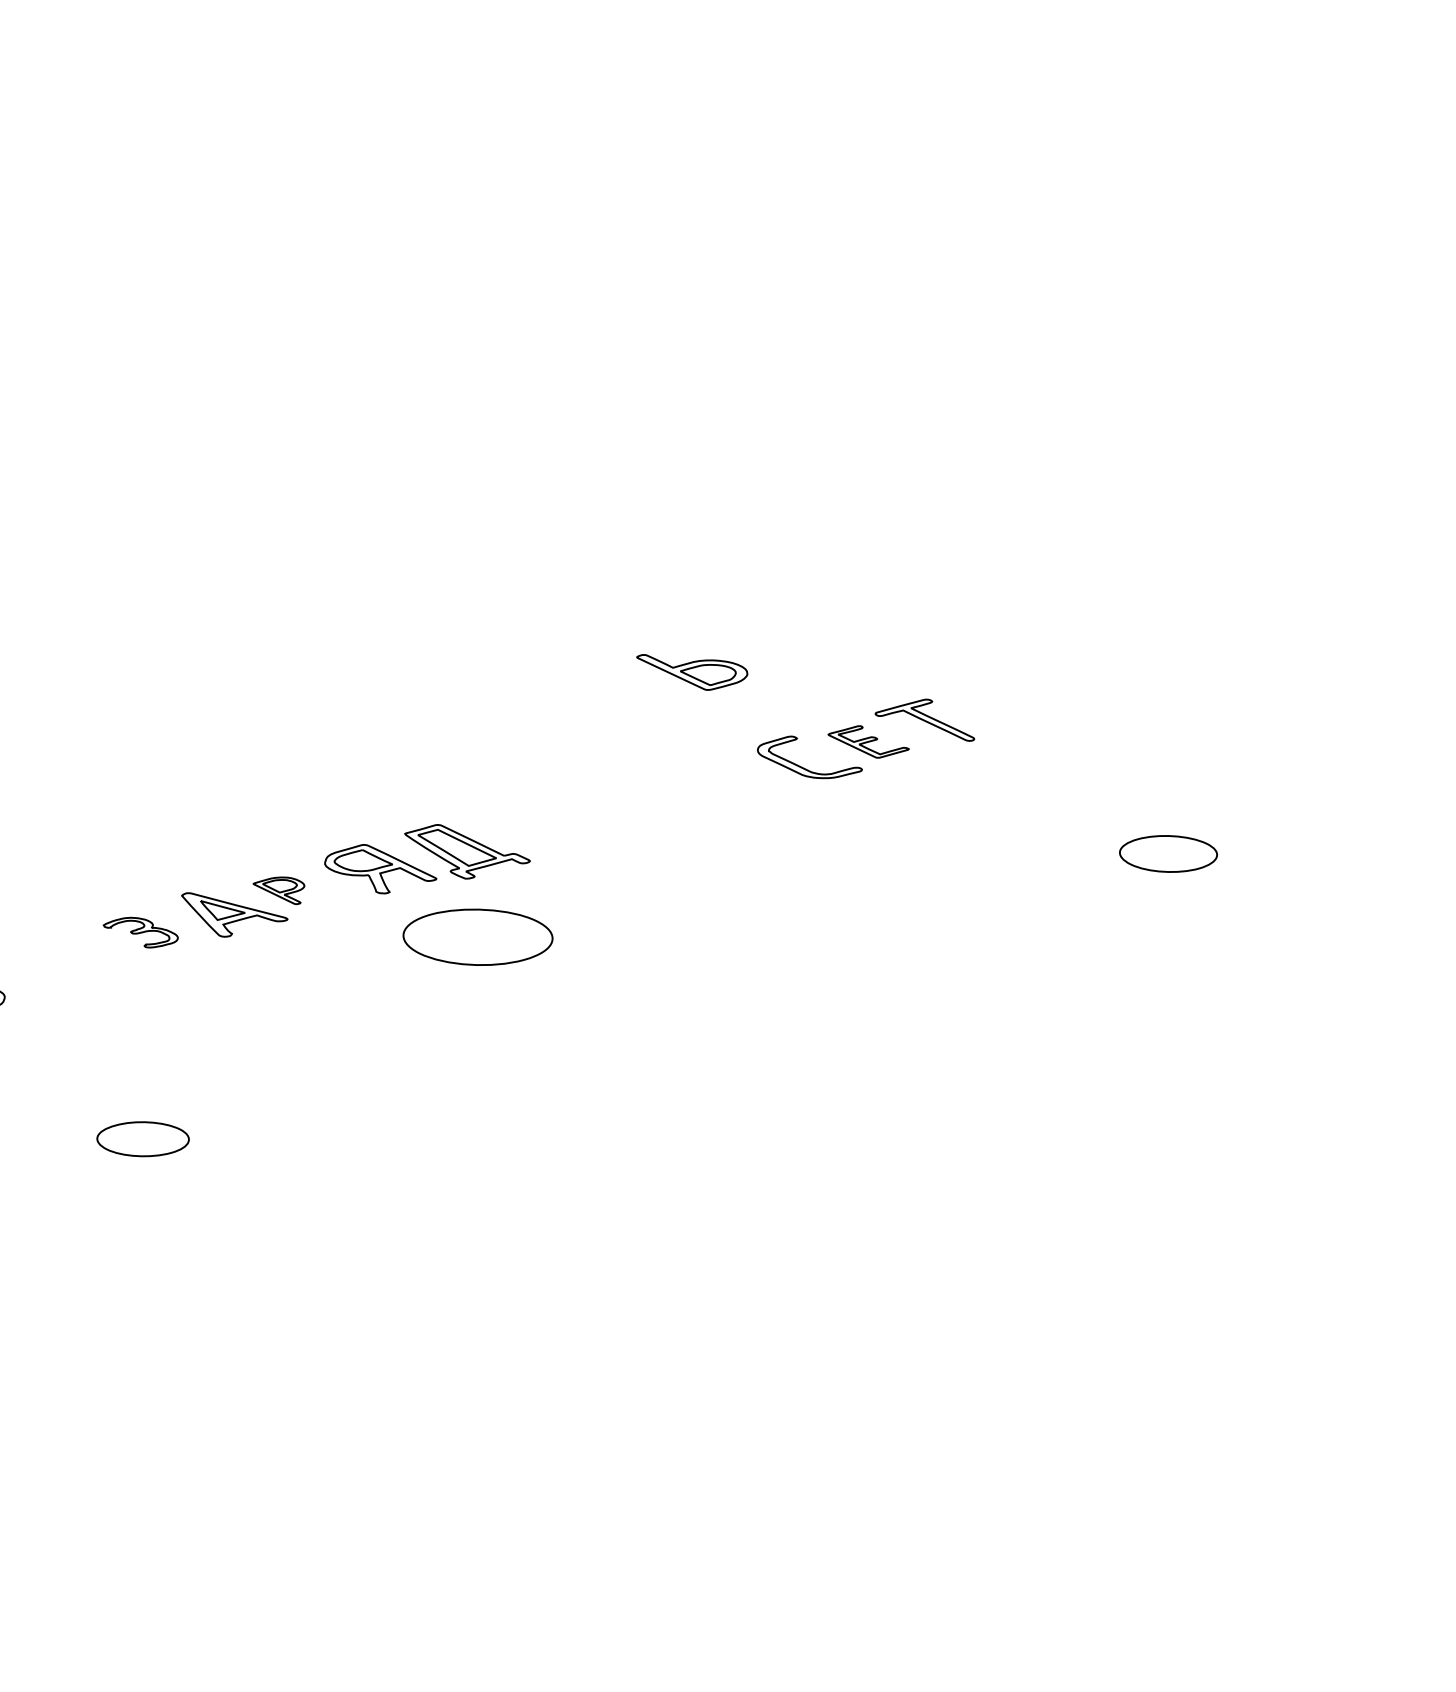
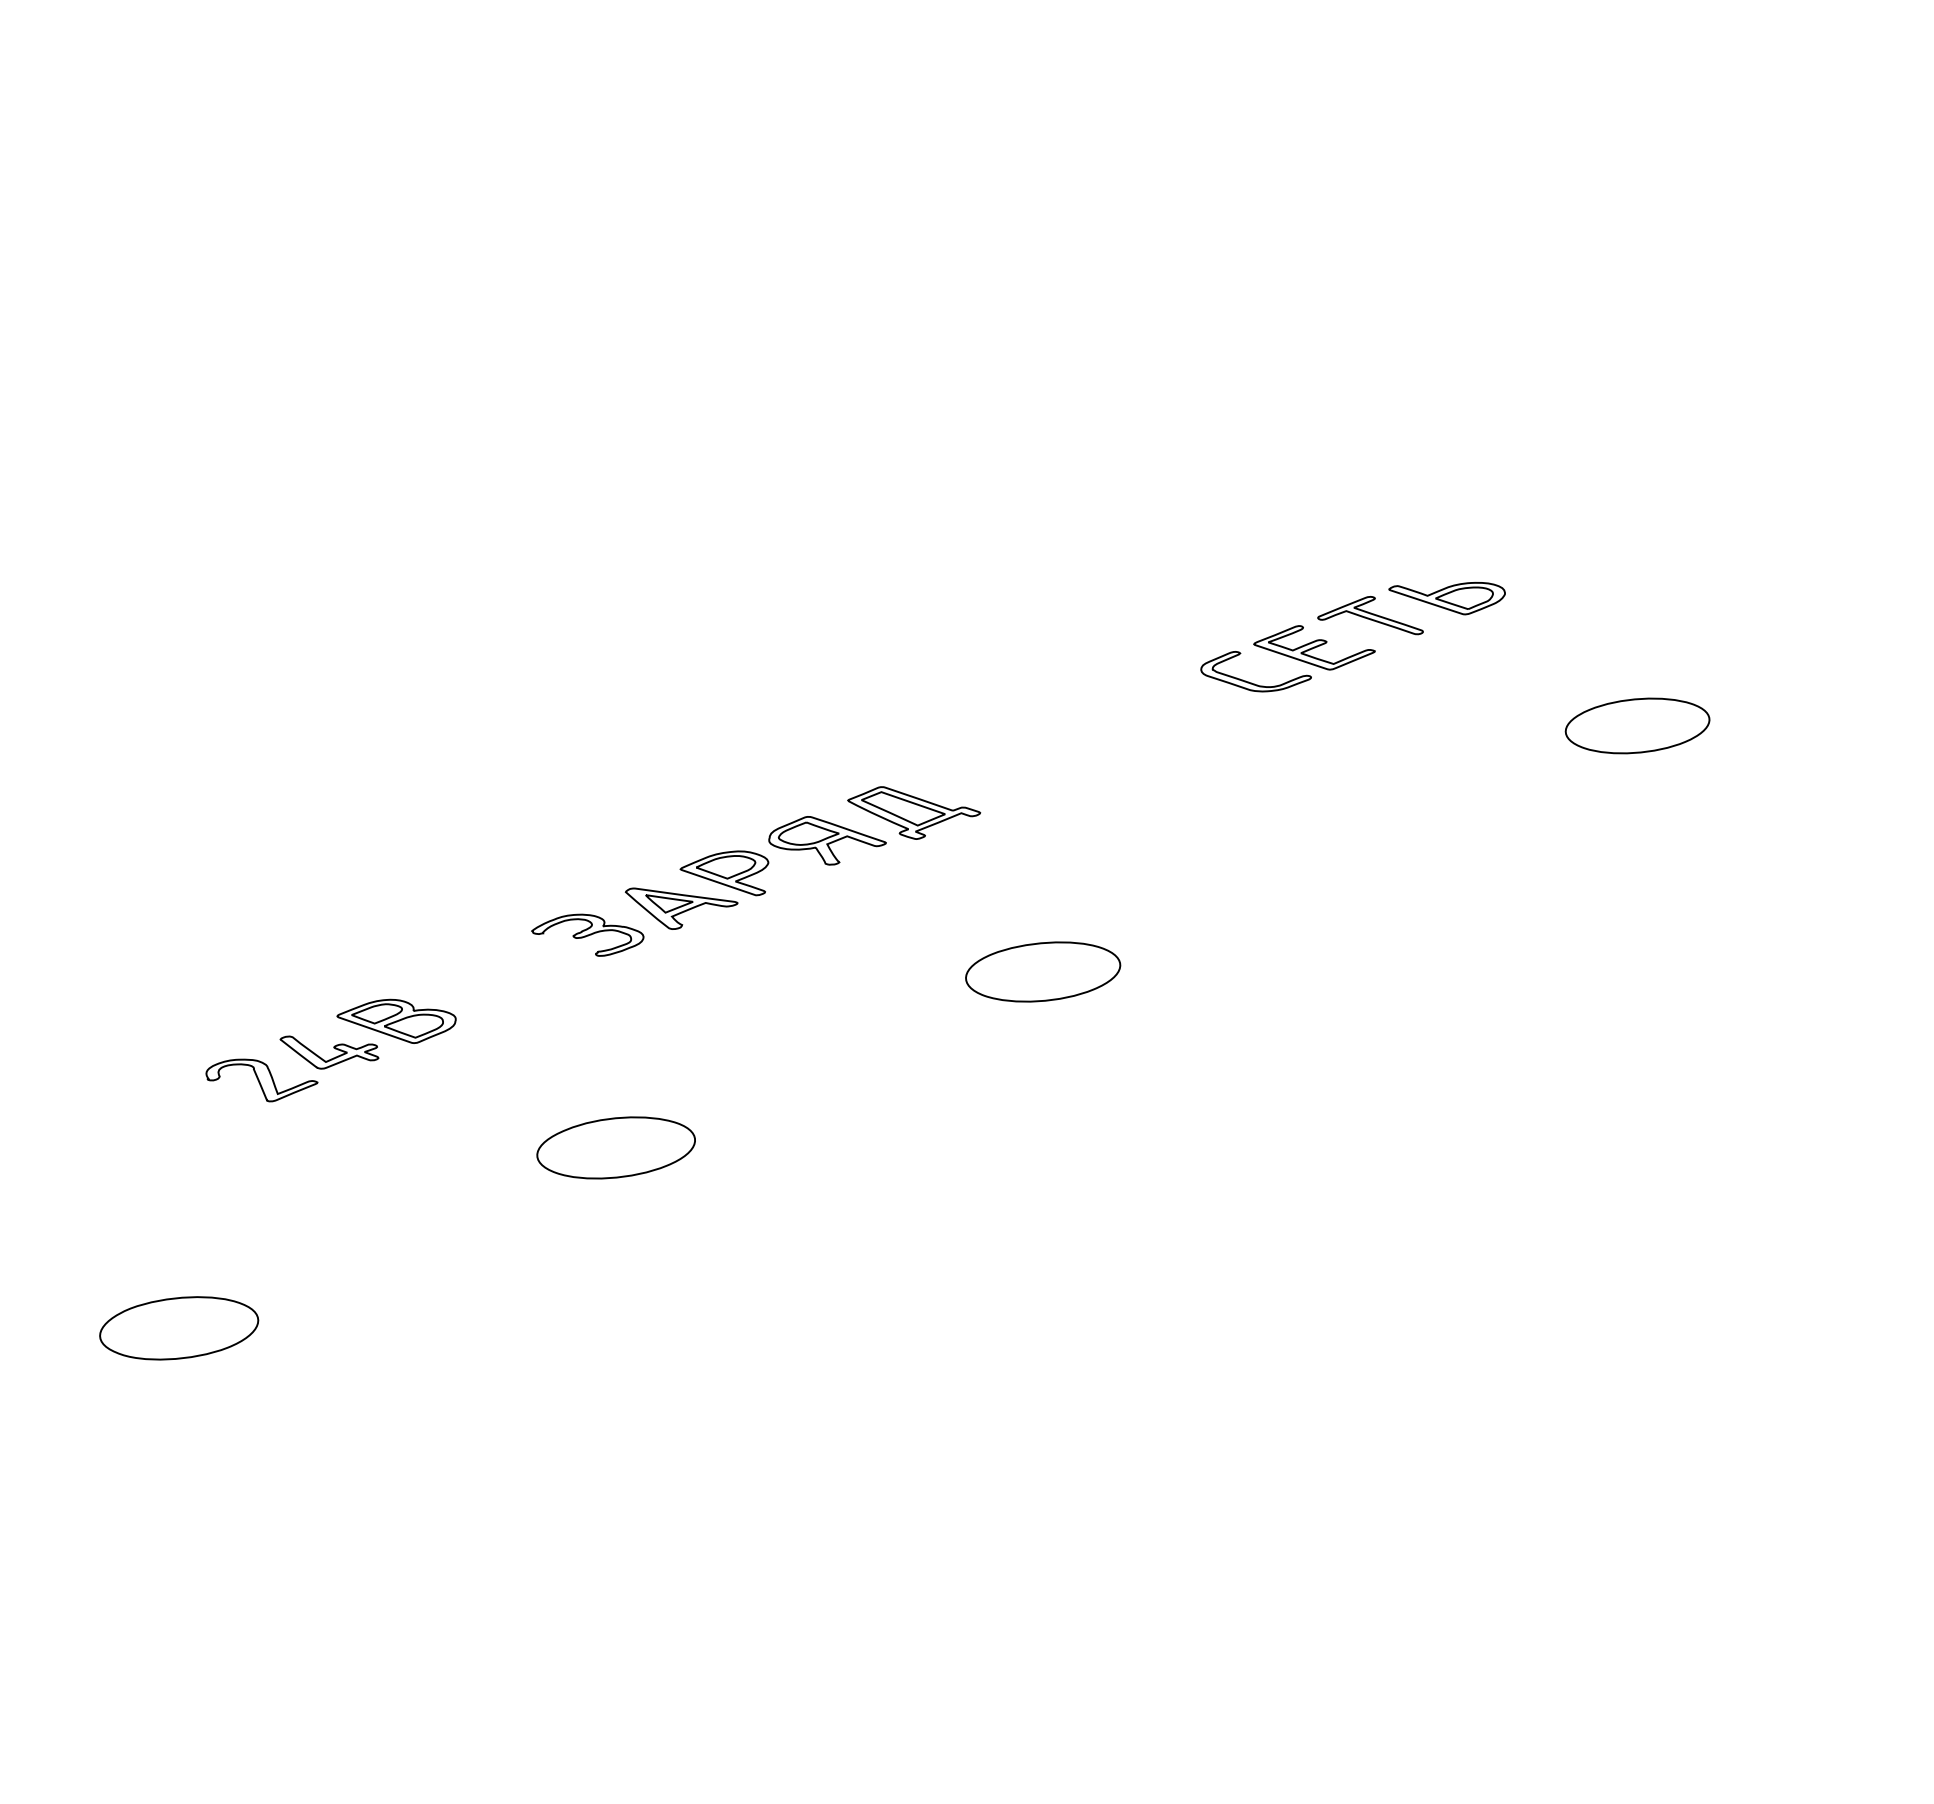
part: (690, 672) -> (1446, 598), moved
part: (868, 741) -> (1314, 647), size x1.43
part: (1168, 853) -> (1637, 725), size x1.43
part: (278, 889) -> (724, 873), size x1.67
part: (140, 931) -> (587, 934), size x1.43
part: (478, 936) -> (1043, 971), moved
part: (142, 1138) -> (615, 1147), size x1.67

